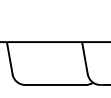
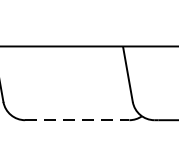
line: (56, 84) -> (78, 119), solid -> dashed

